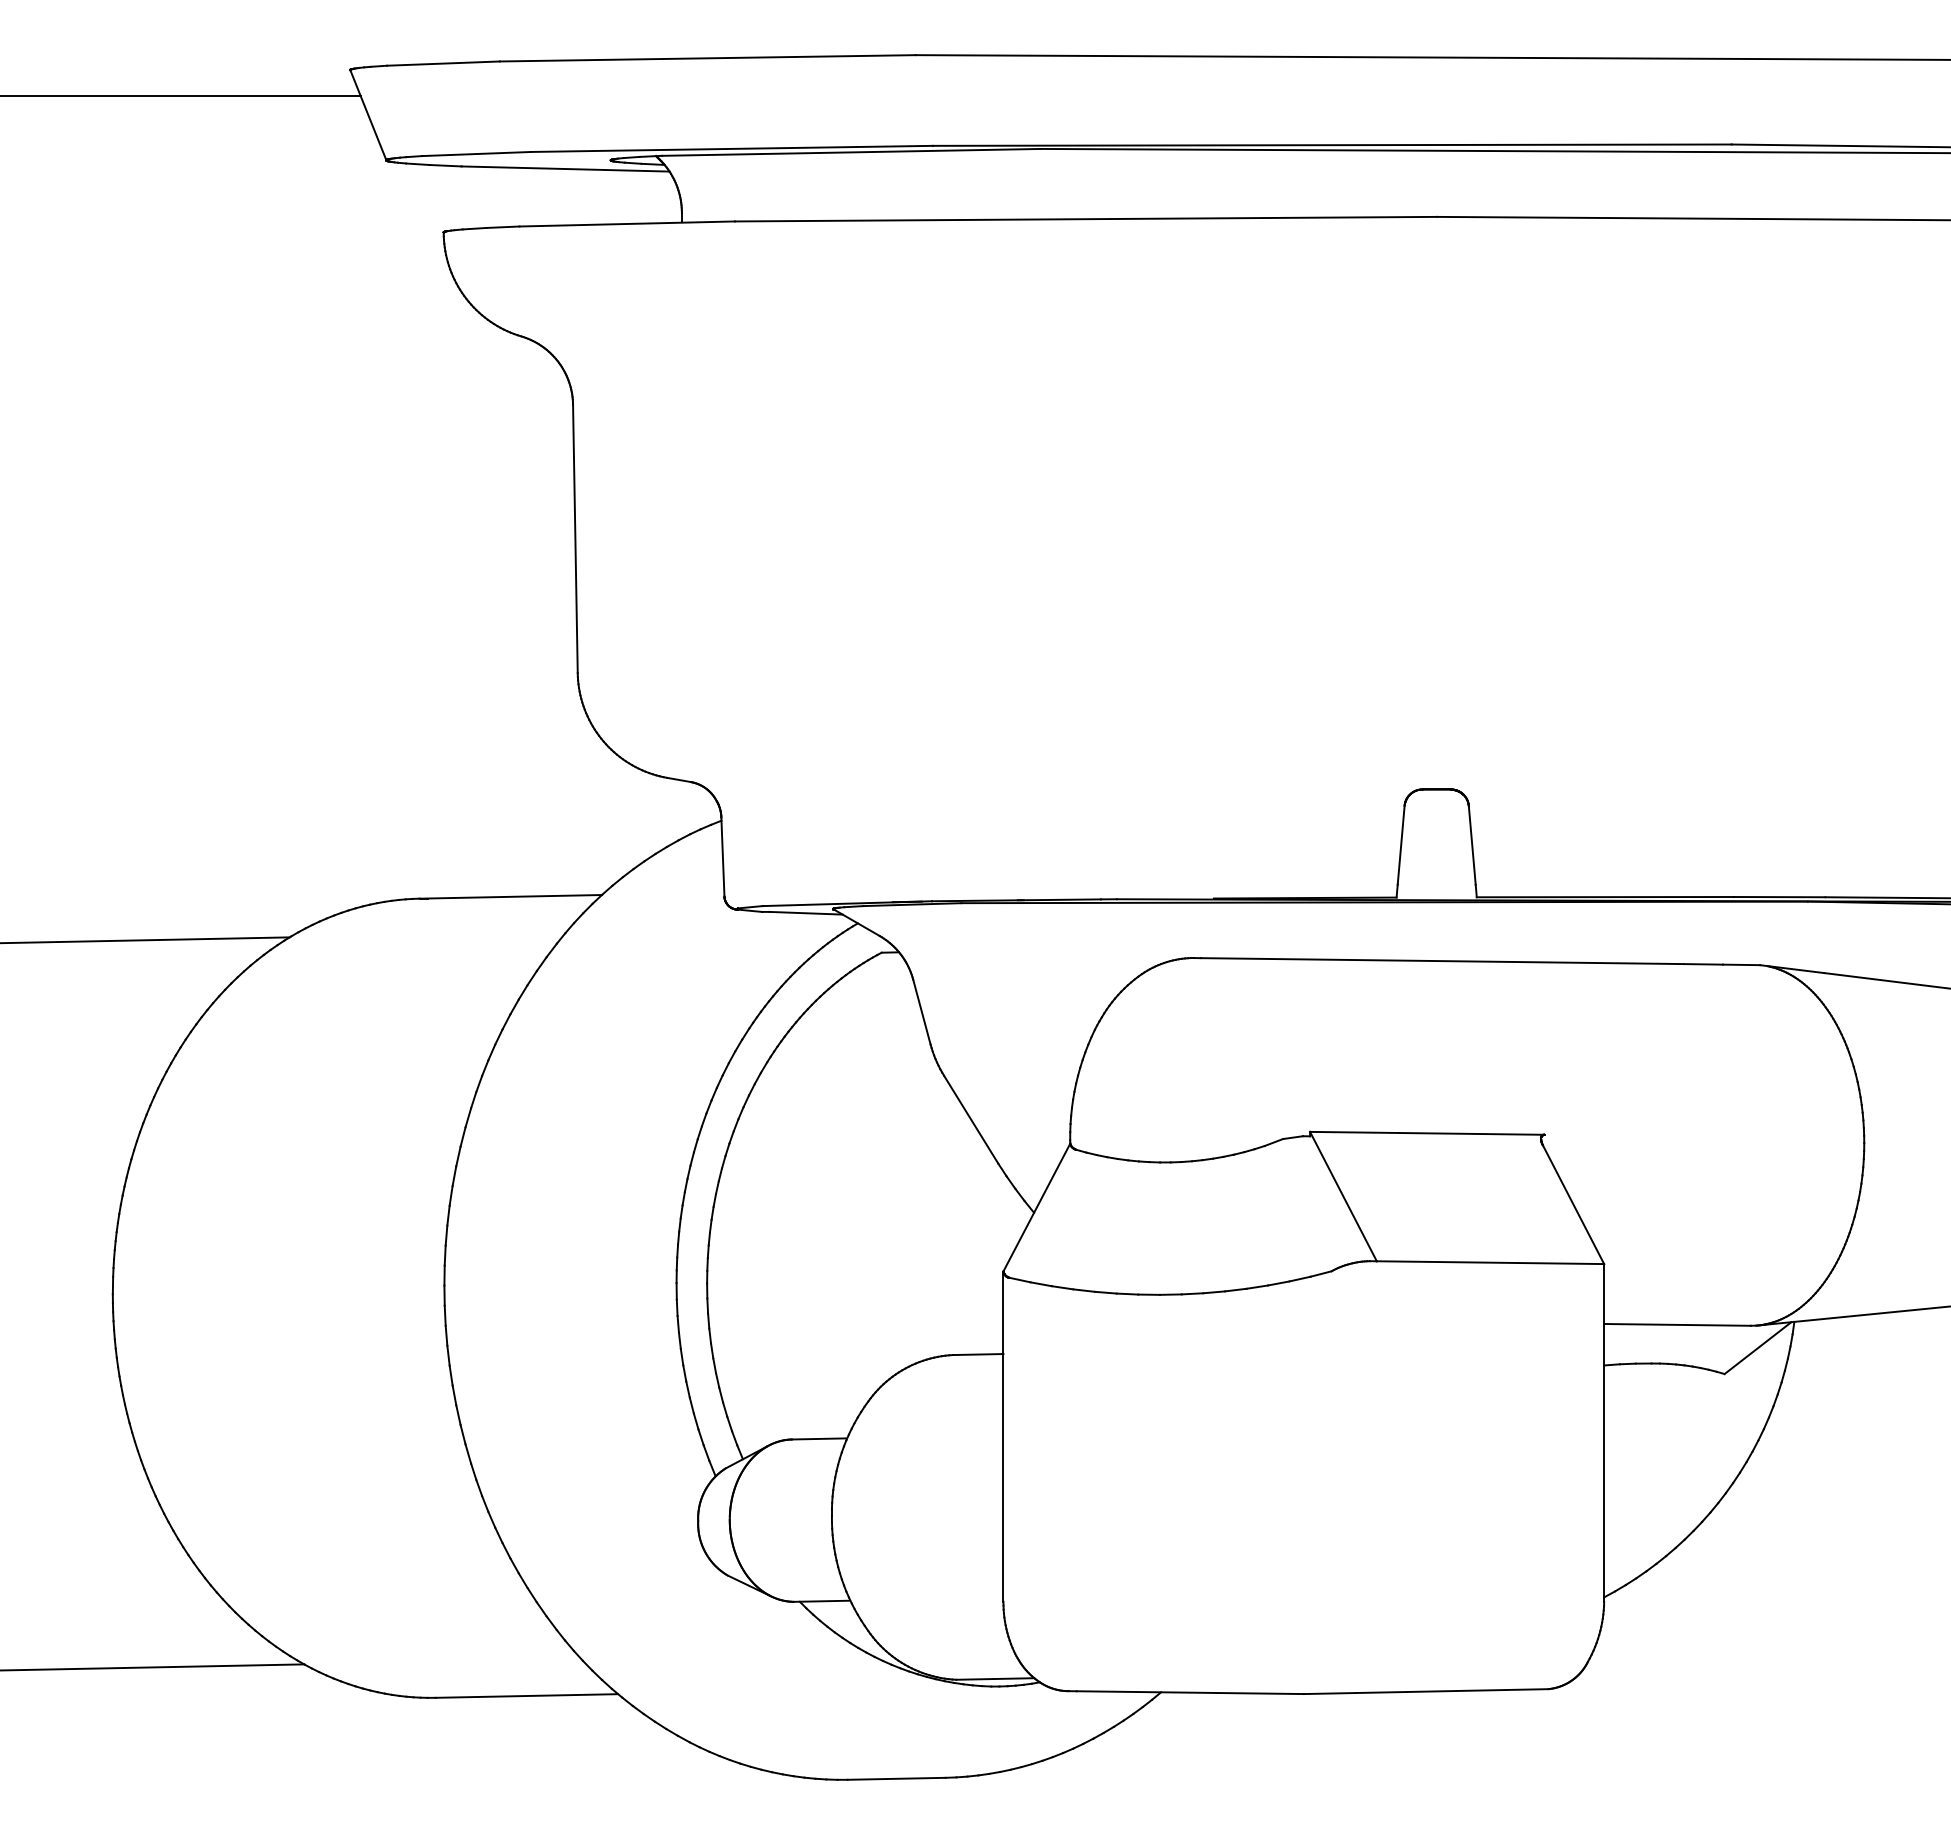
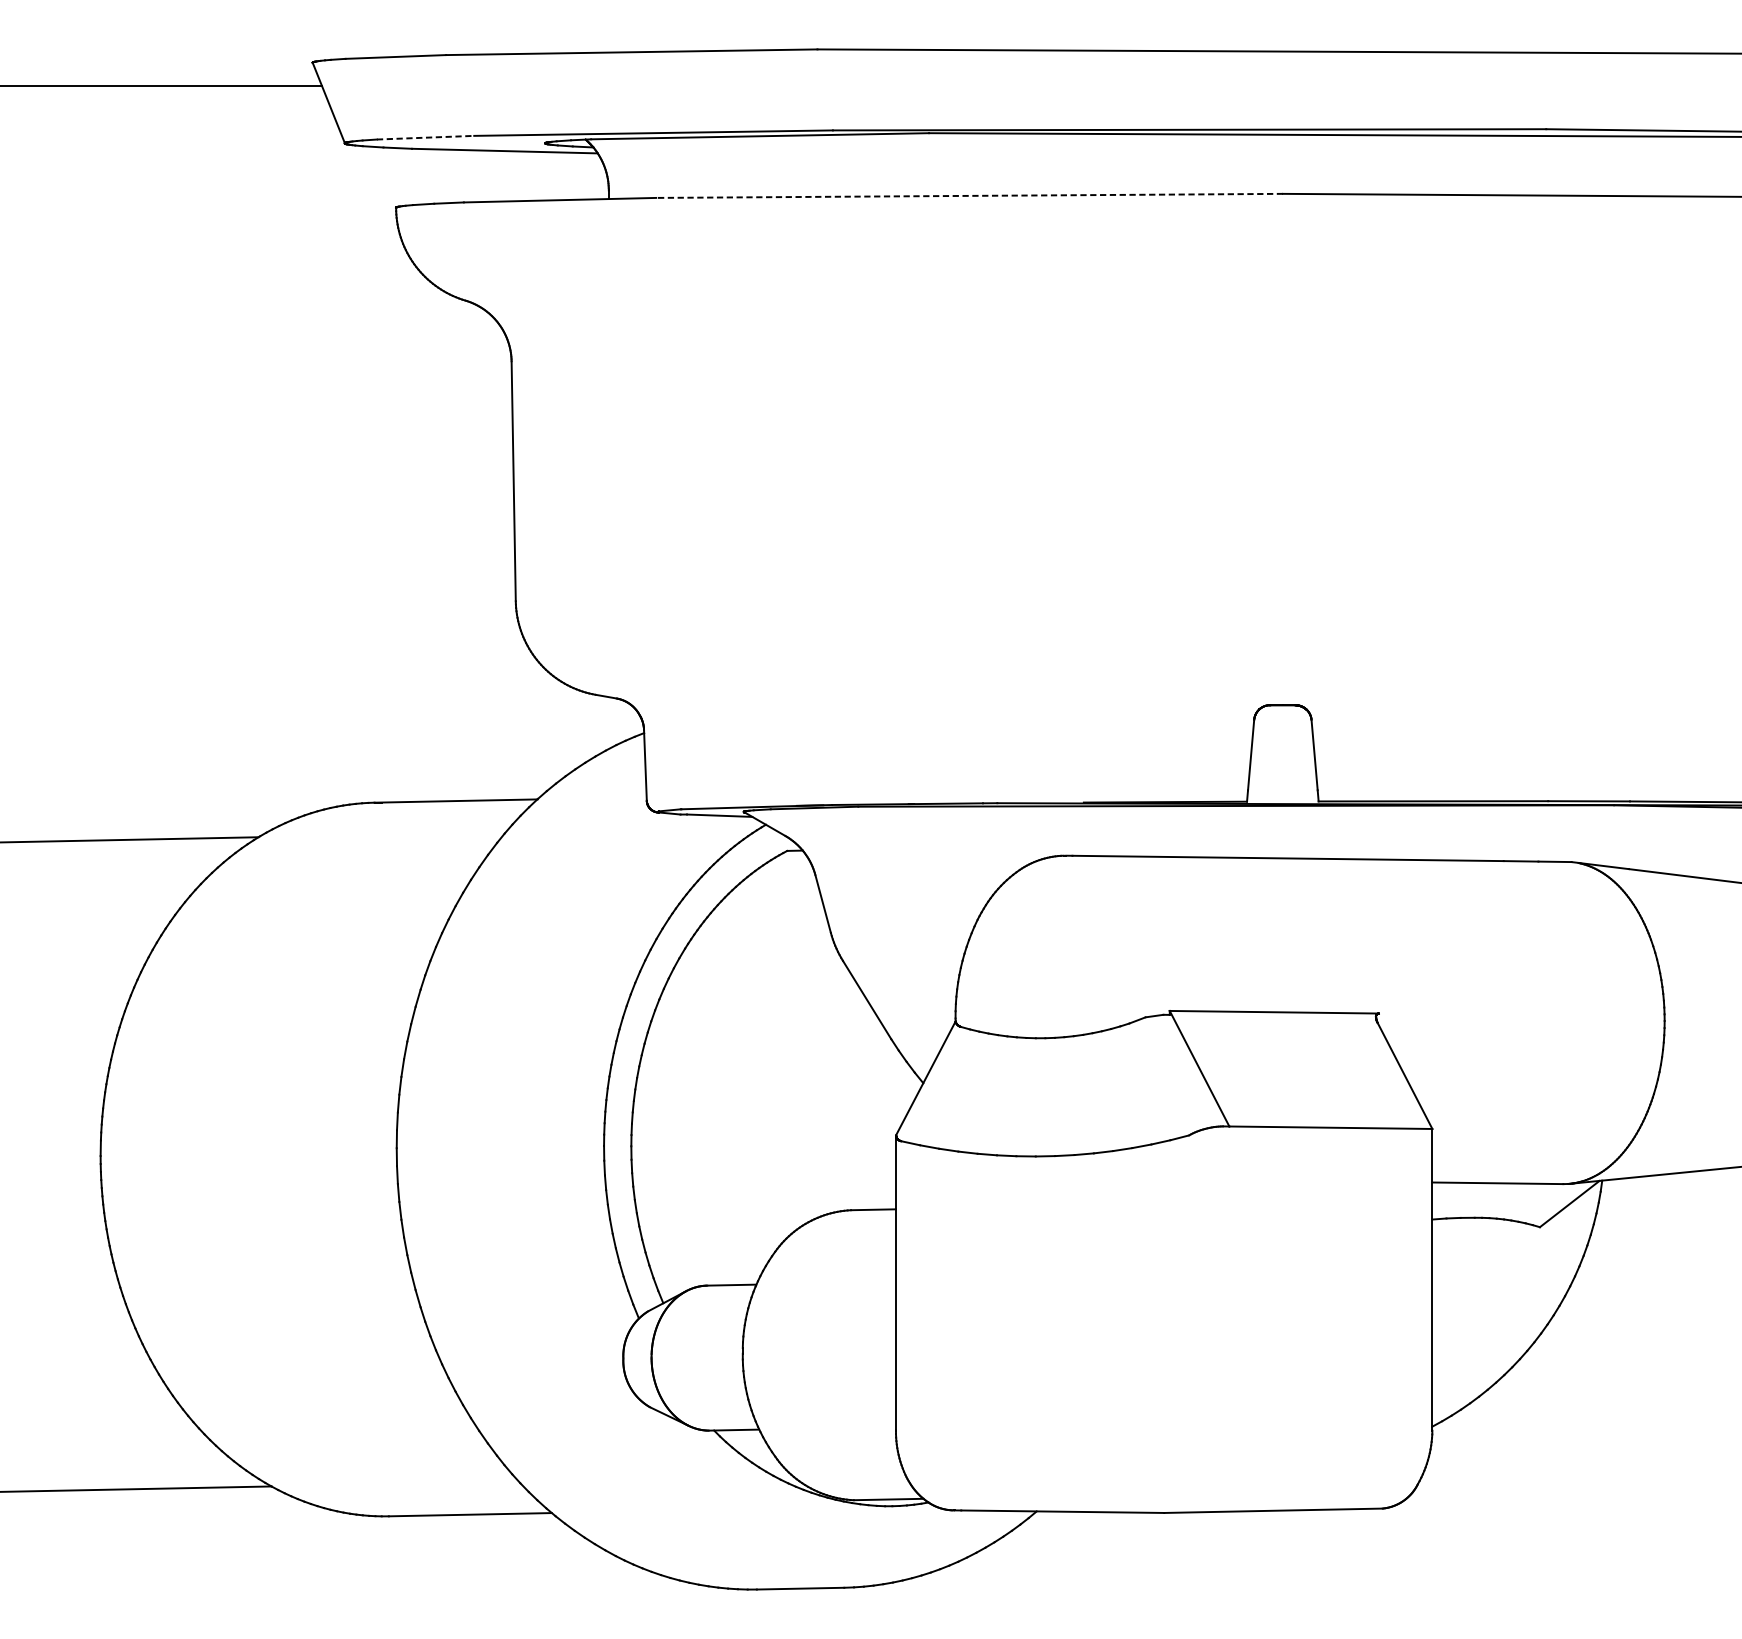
line: (476, 154) -> (425, 138), solid -> dashed
line: (1085, 219) -> (969, 196), solid -> dashed

